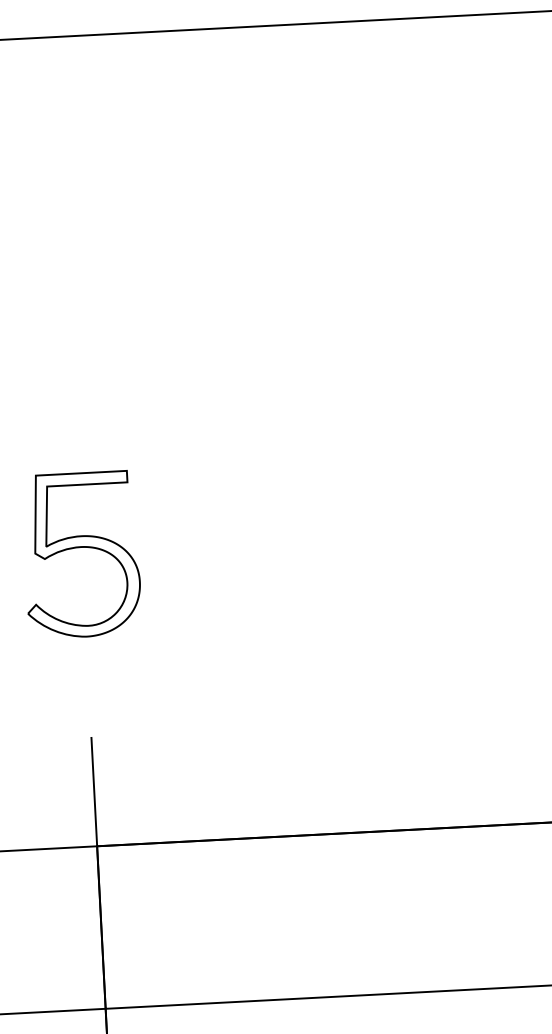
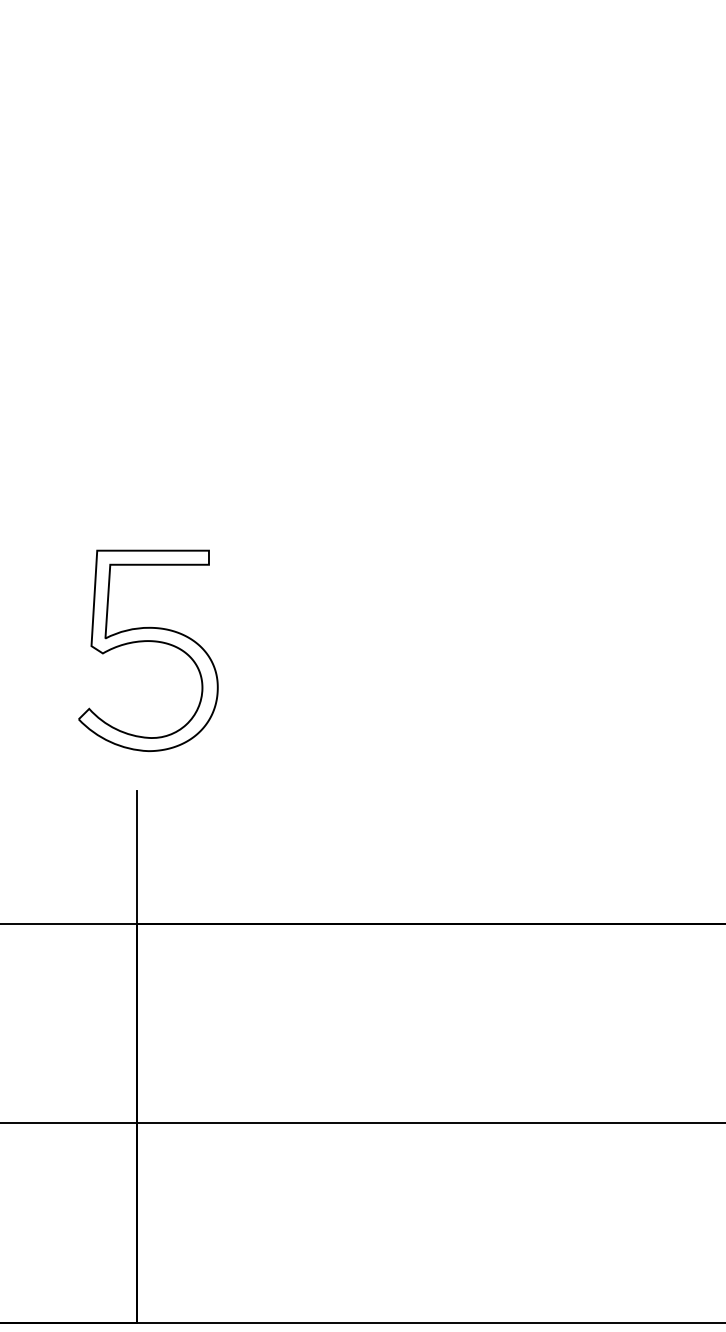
part: (84, 548) -> (152, 642), moved

